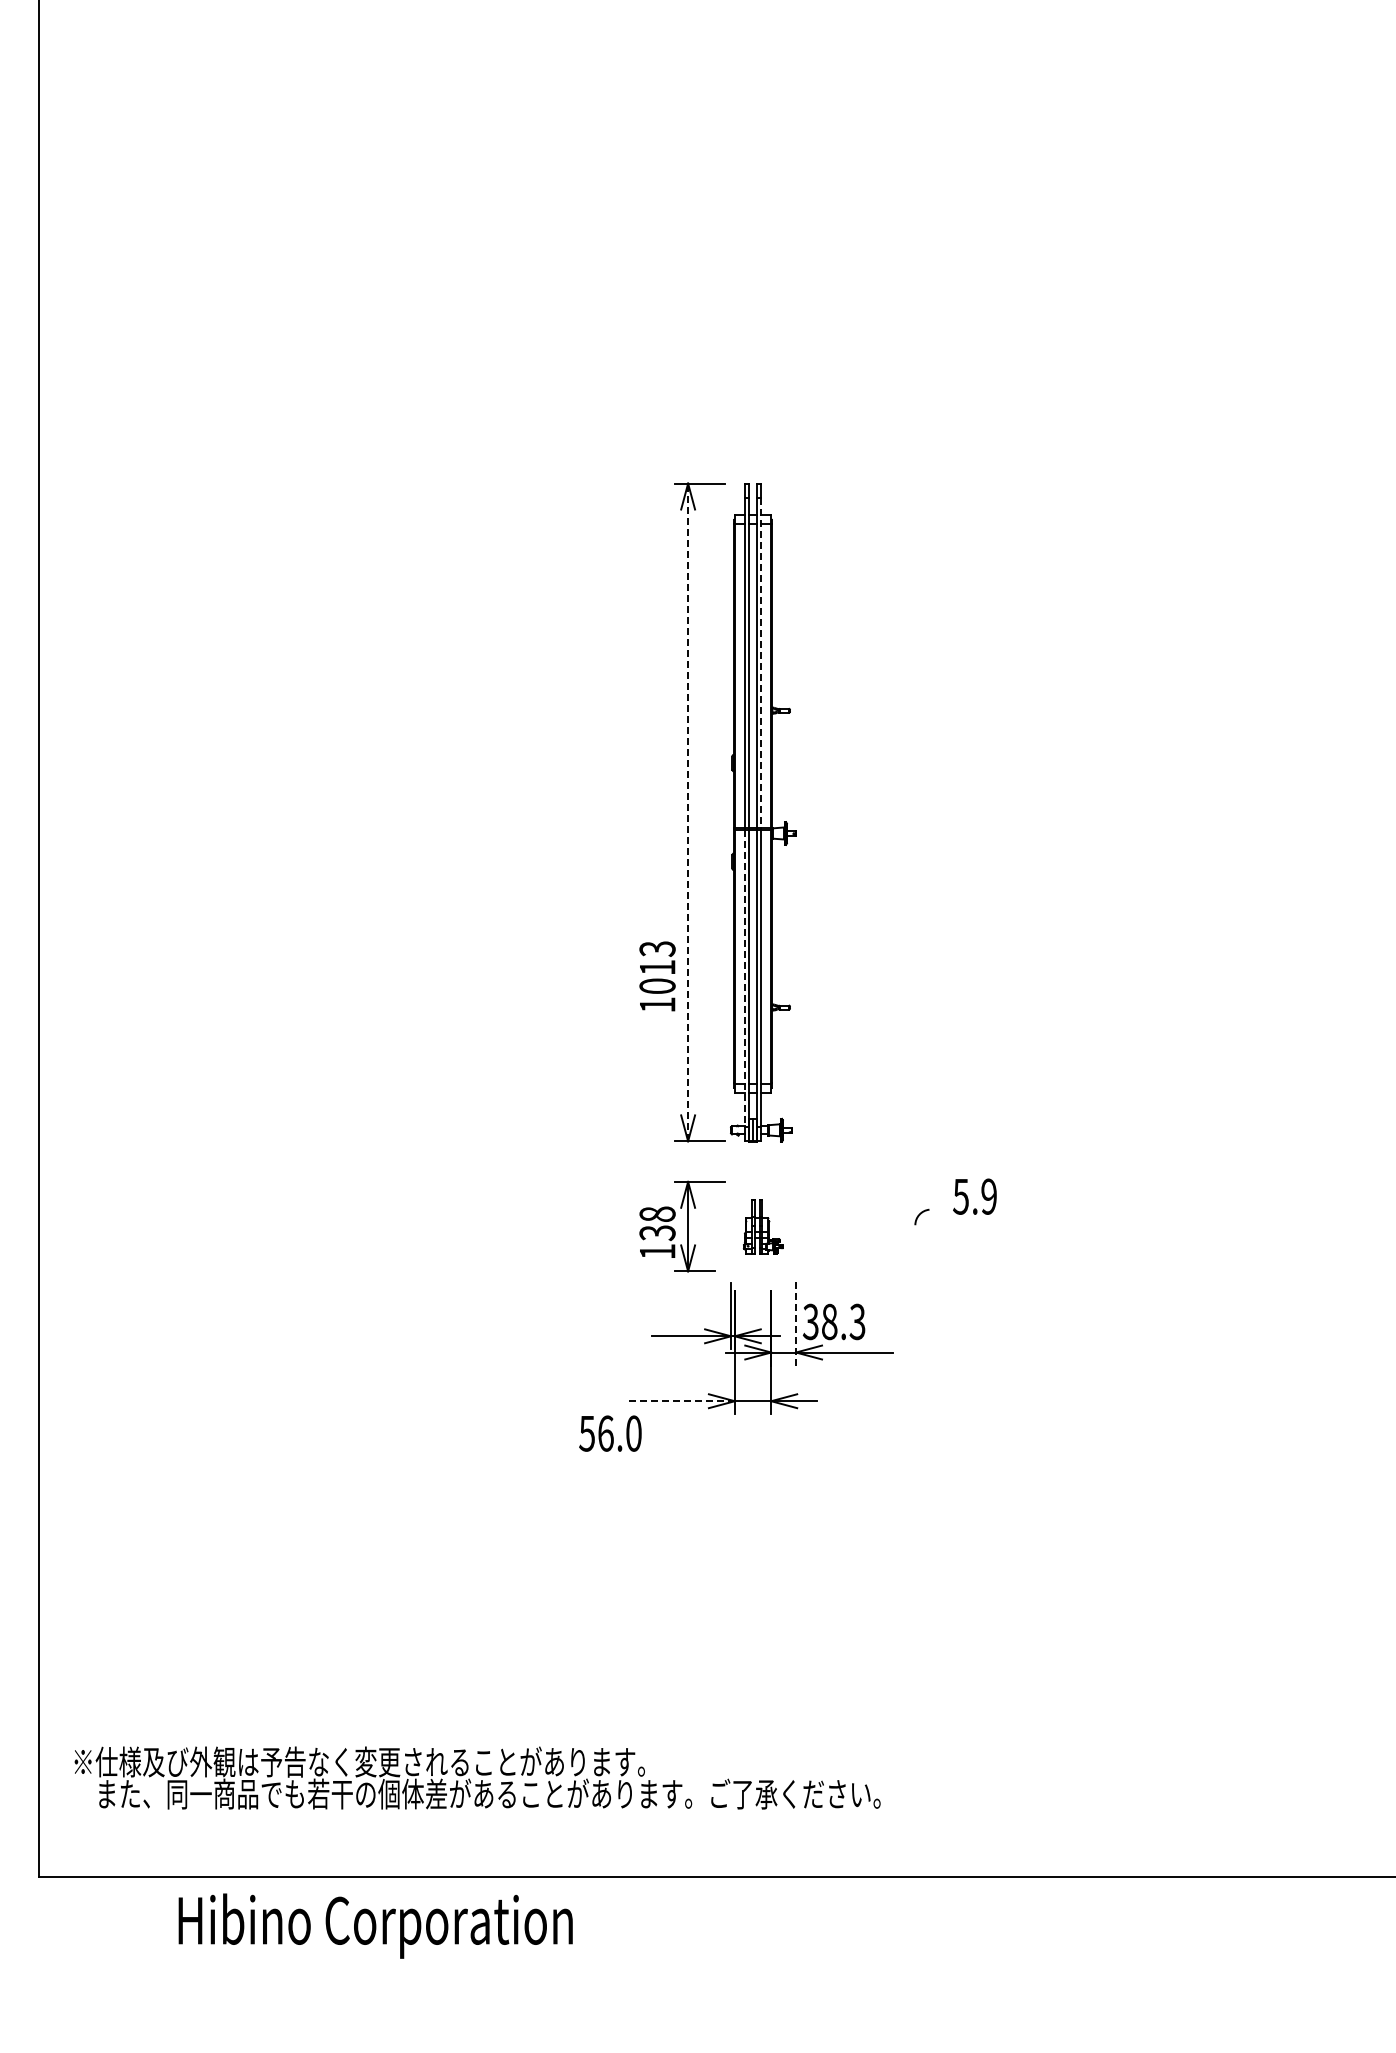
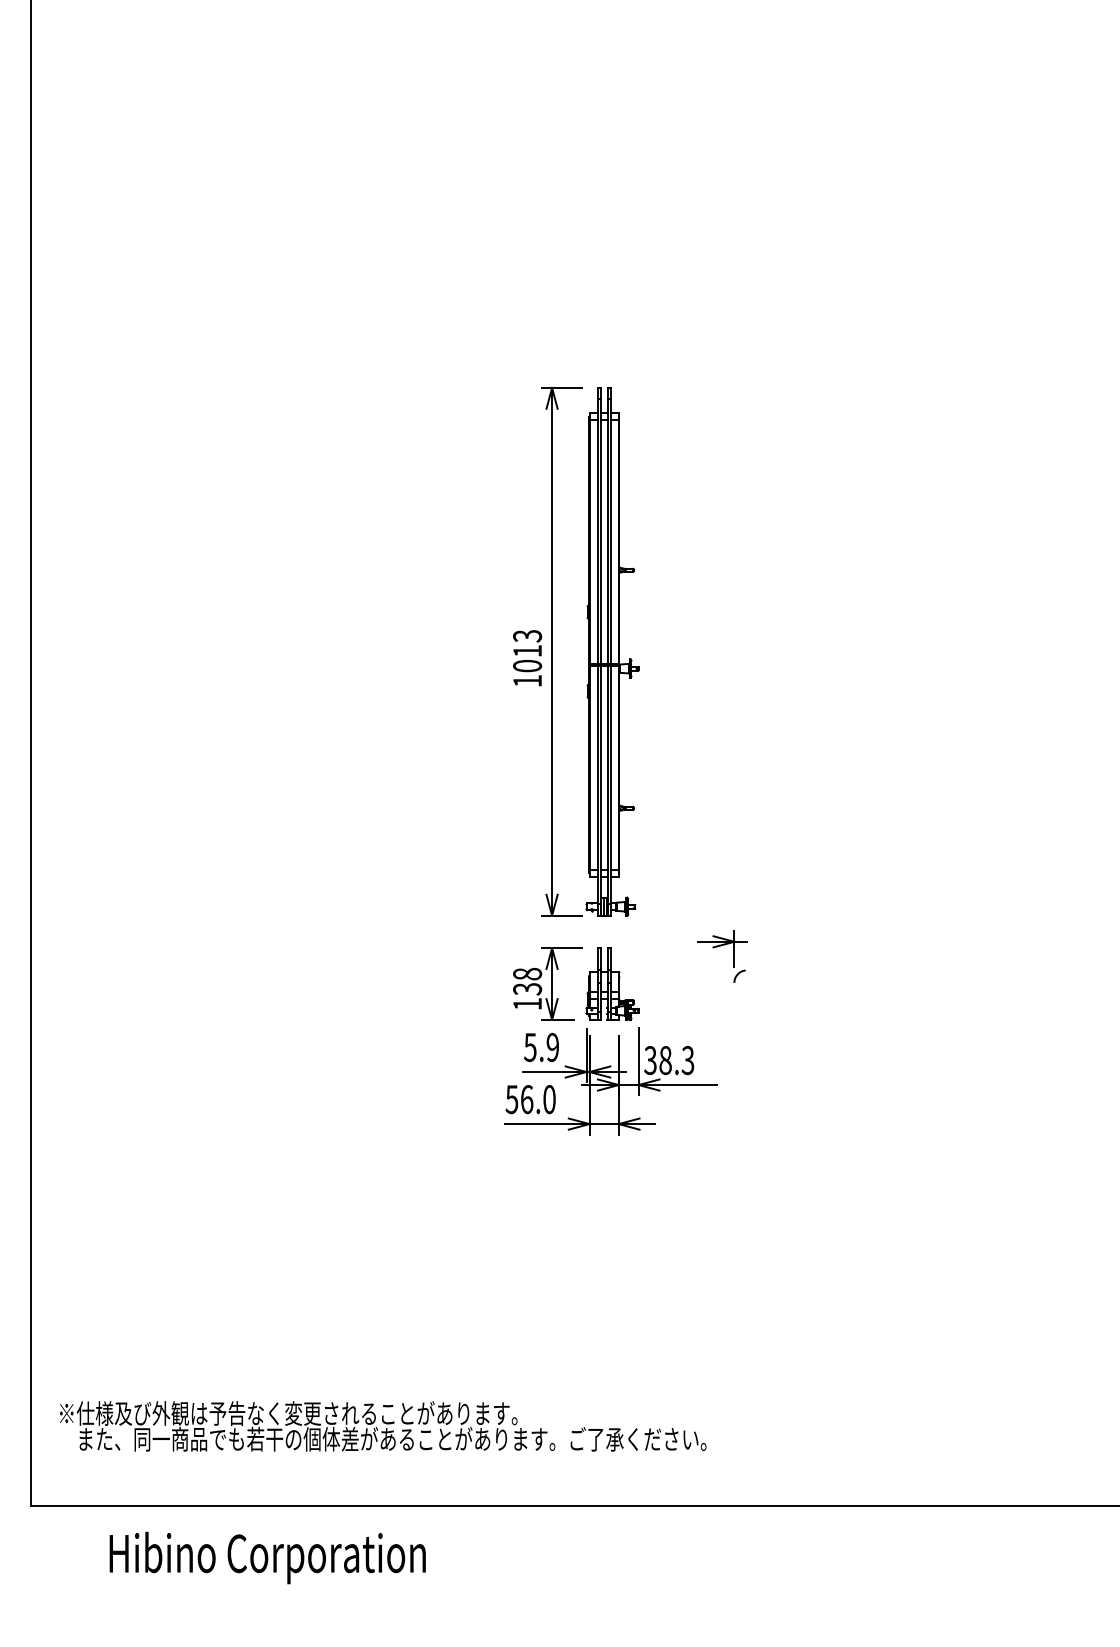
line: (761, 662) -> (610, 531), dashed -> solid
line: (688, 812) -> (552, 651), dashed -> solid
text: (657, 976) -> (527, 658), moved
line: (744, 979) -> (597, 785), dashed -> solid
part: (900, 1183) -> (722, 949), added
text: (974, 1196) -> (541, 1047), moved
part: (763, 1226) -> (612, 983), size x1.67
line: (796, 1323) -> (639, 1061), dashed -> solid
line: (681, 1401) -> (546, 1124), dashed -> solid
text: (610, 1433) -> (530, 1099), moved
text: (375, 1925) -> (267, 1557), moved

